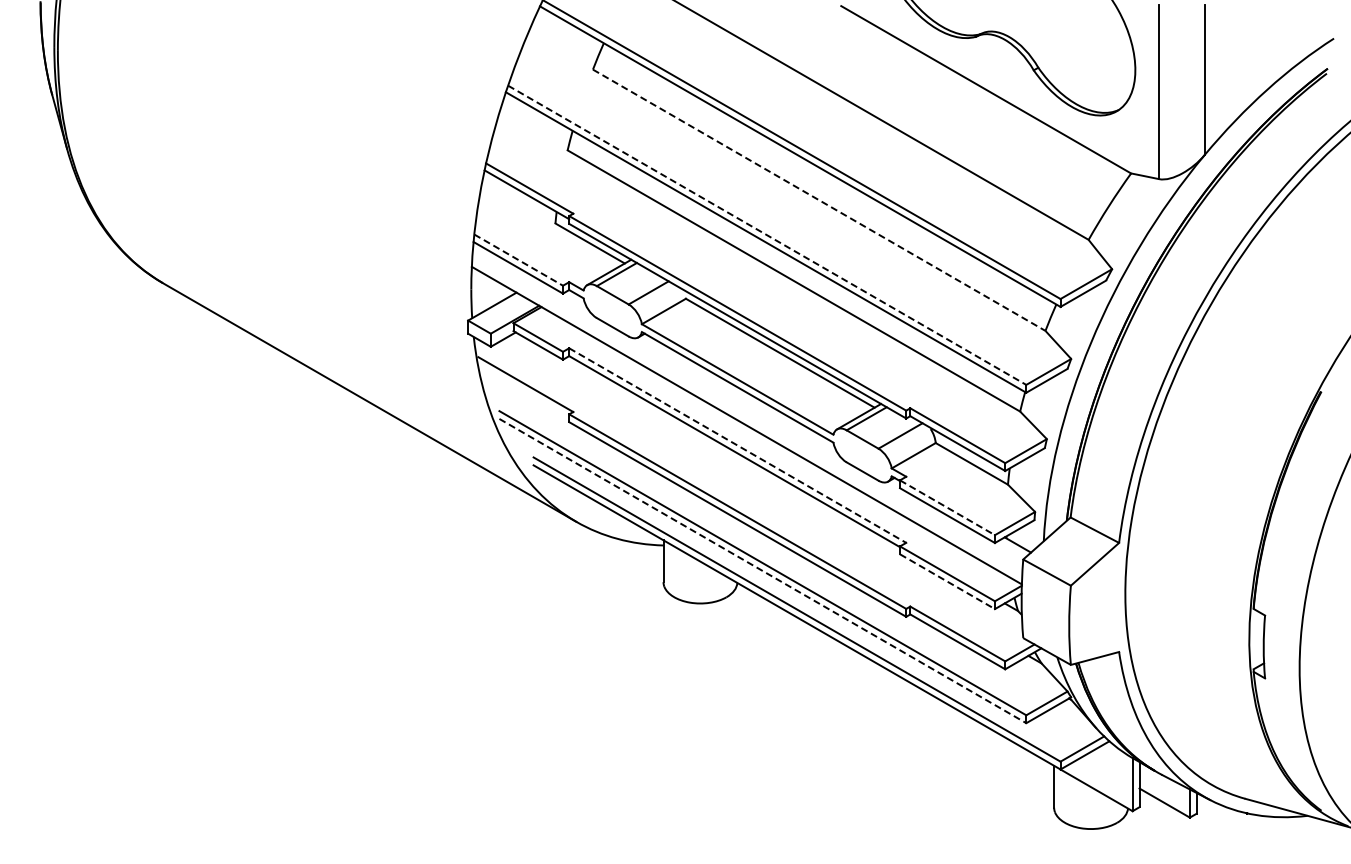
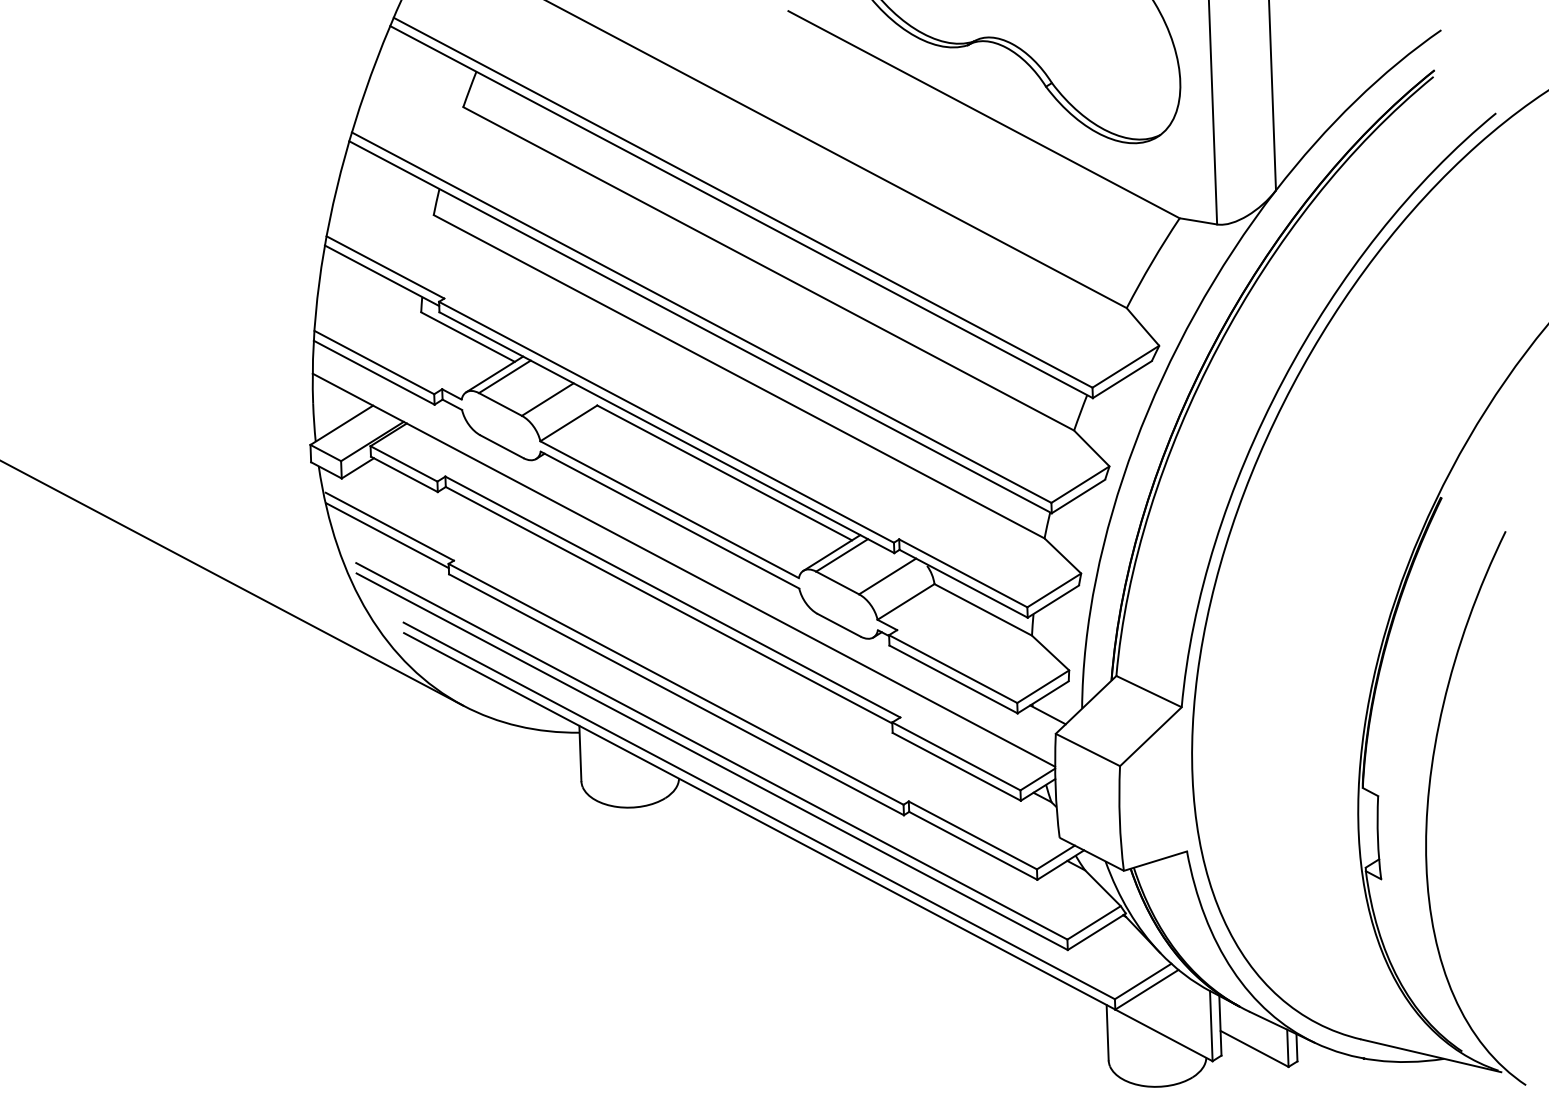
line: (819, 200) -> (769, 269), dashed -> solid
line: (767, 235) -> (702, 317), dashed -> solid
line: (519, 260) -> (375, 362), dashed -> solid
line: (523, 391) -> (387, 535), added
line: (737, 445) -> (672, 596), dashed -> solid
line: (947, 507) -> (953, 668), dashed -> solid
line: (763, 571) -> (713, 762), dashed -> solid
line: (947, 581) -> (956, 766), dashed -> solid

